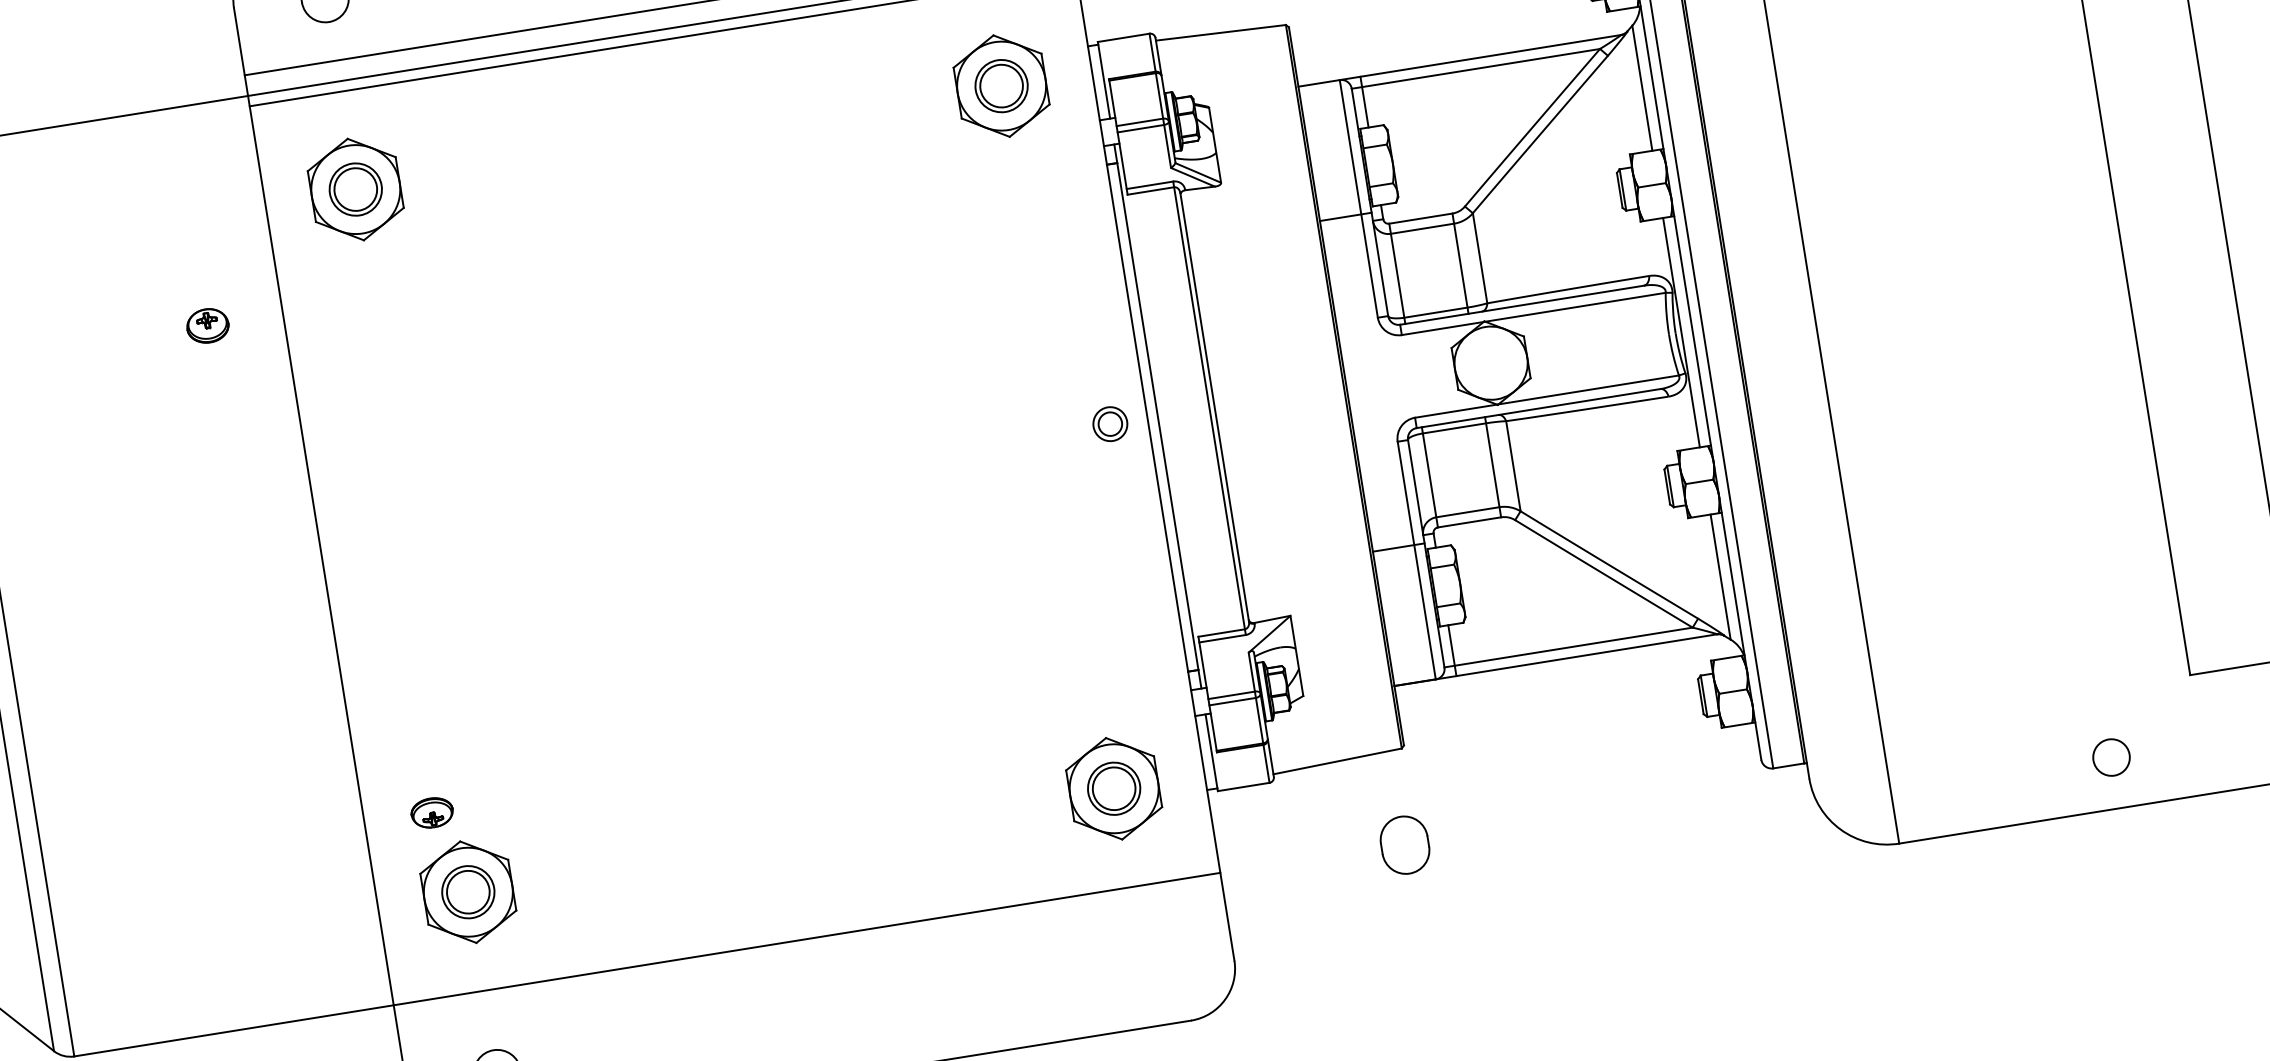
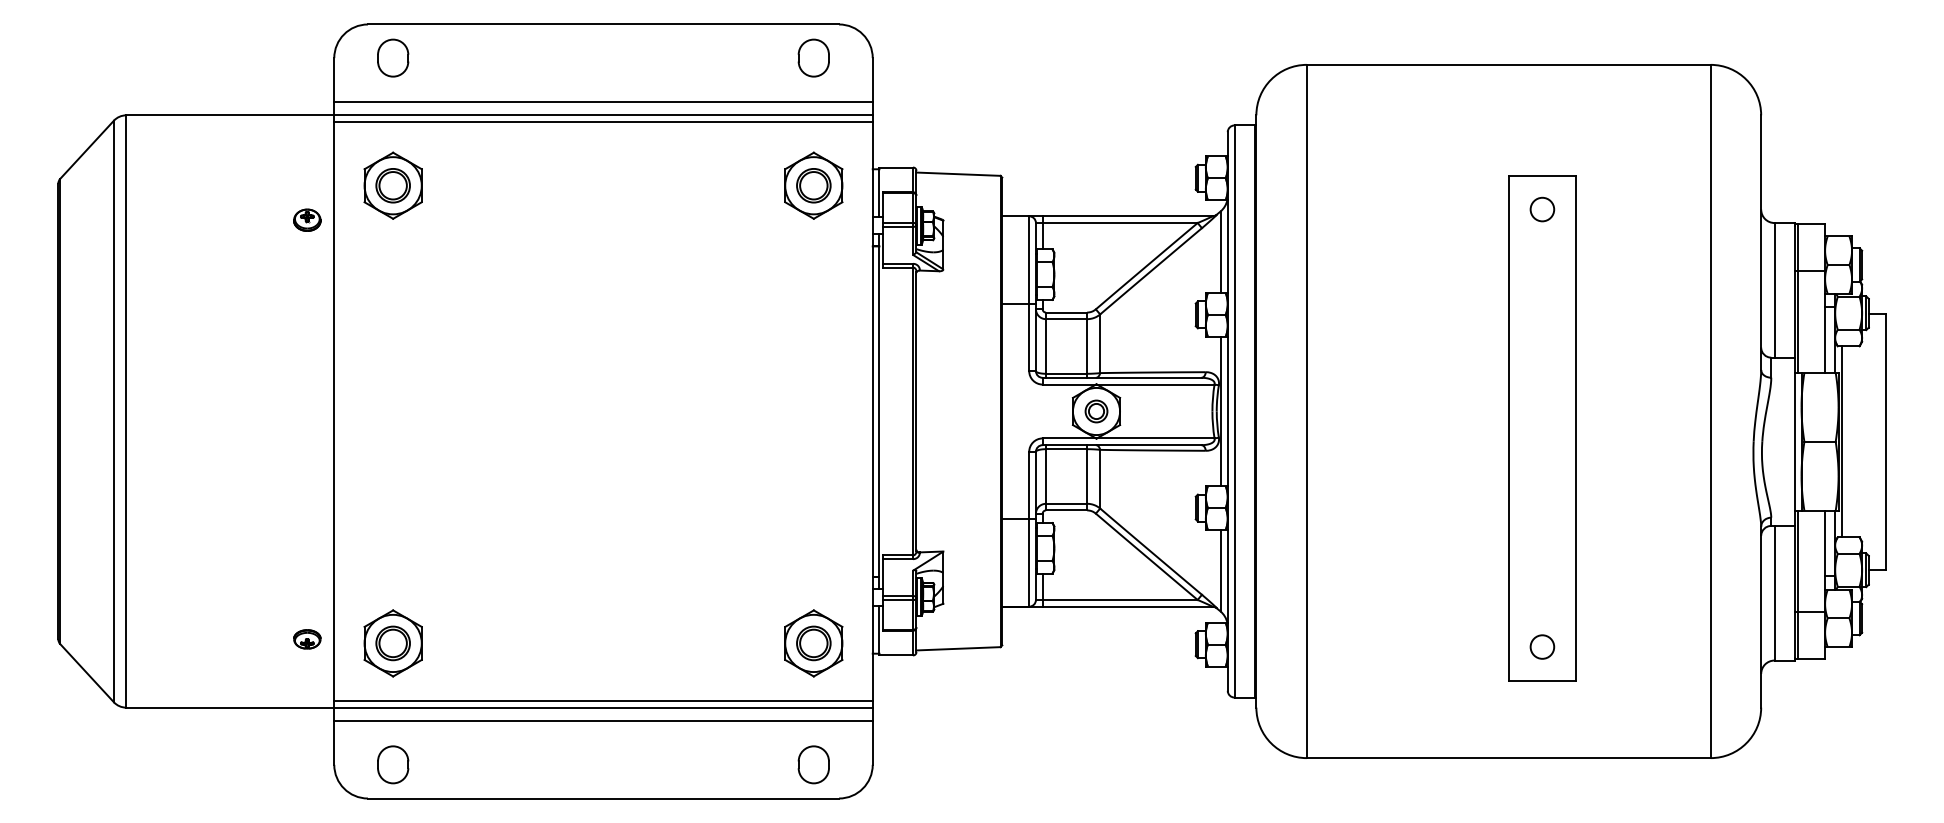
part: (207, 324) -> (307, 219), moved
part: (1110, 424) -> (1096, 411), moved
circle: (2111, 756) -> (1542, 646), moved
part: (432, 813) -> (307, 639), moved
part: (1404, 844) -> (813, 764), moved
line: (805, 928) -> (603, 700), added
line: (810, 960) -> (603, 721), added

